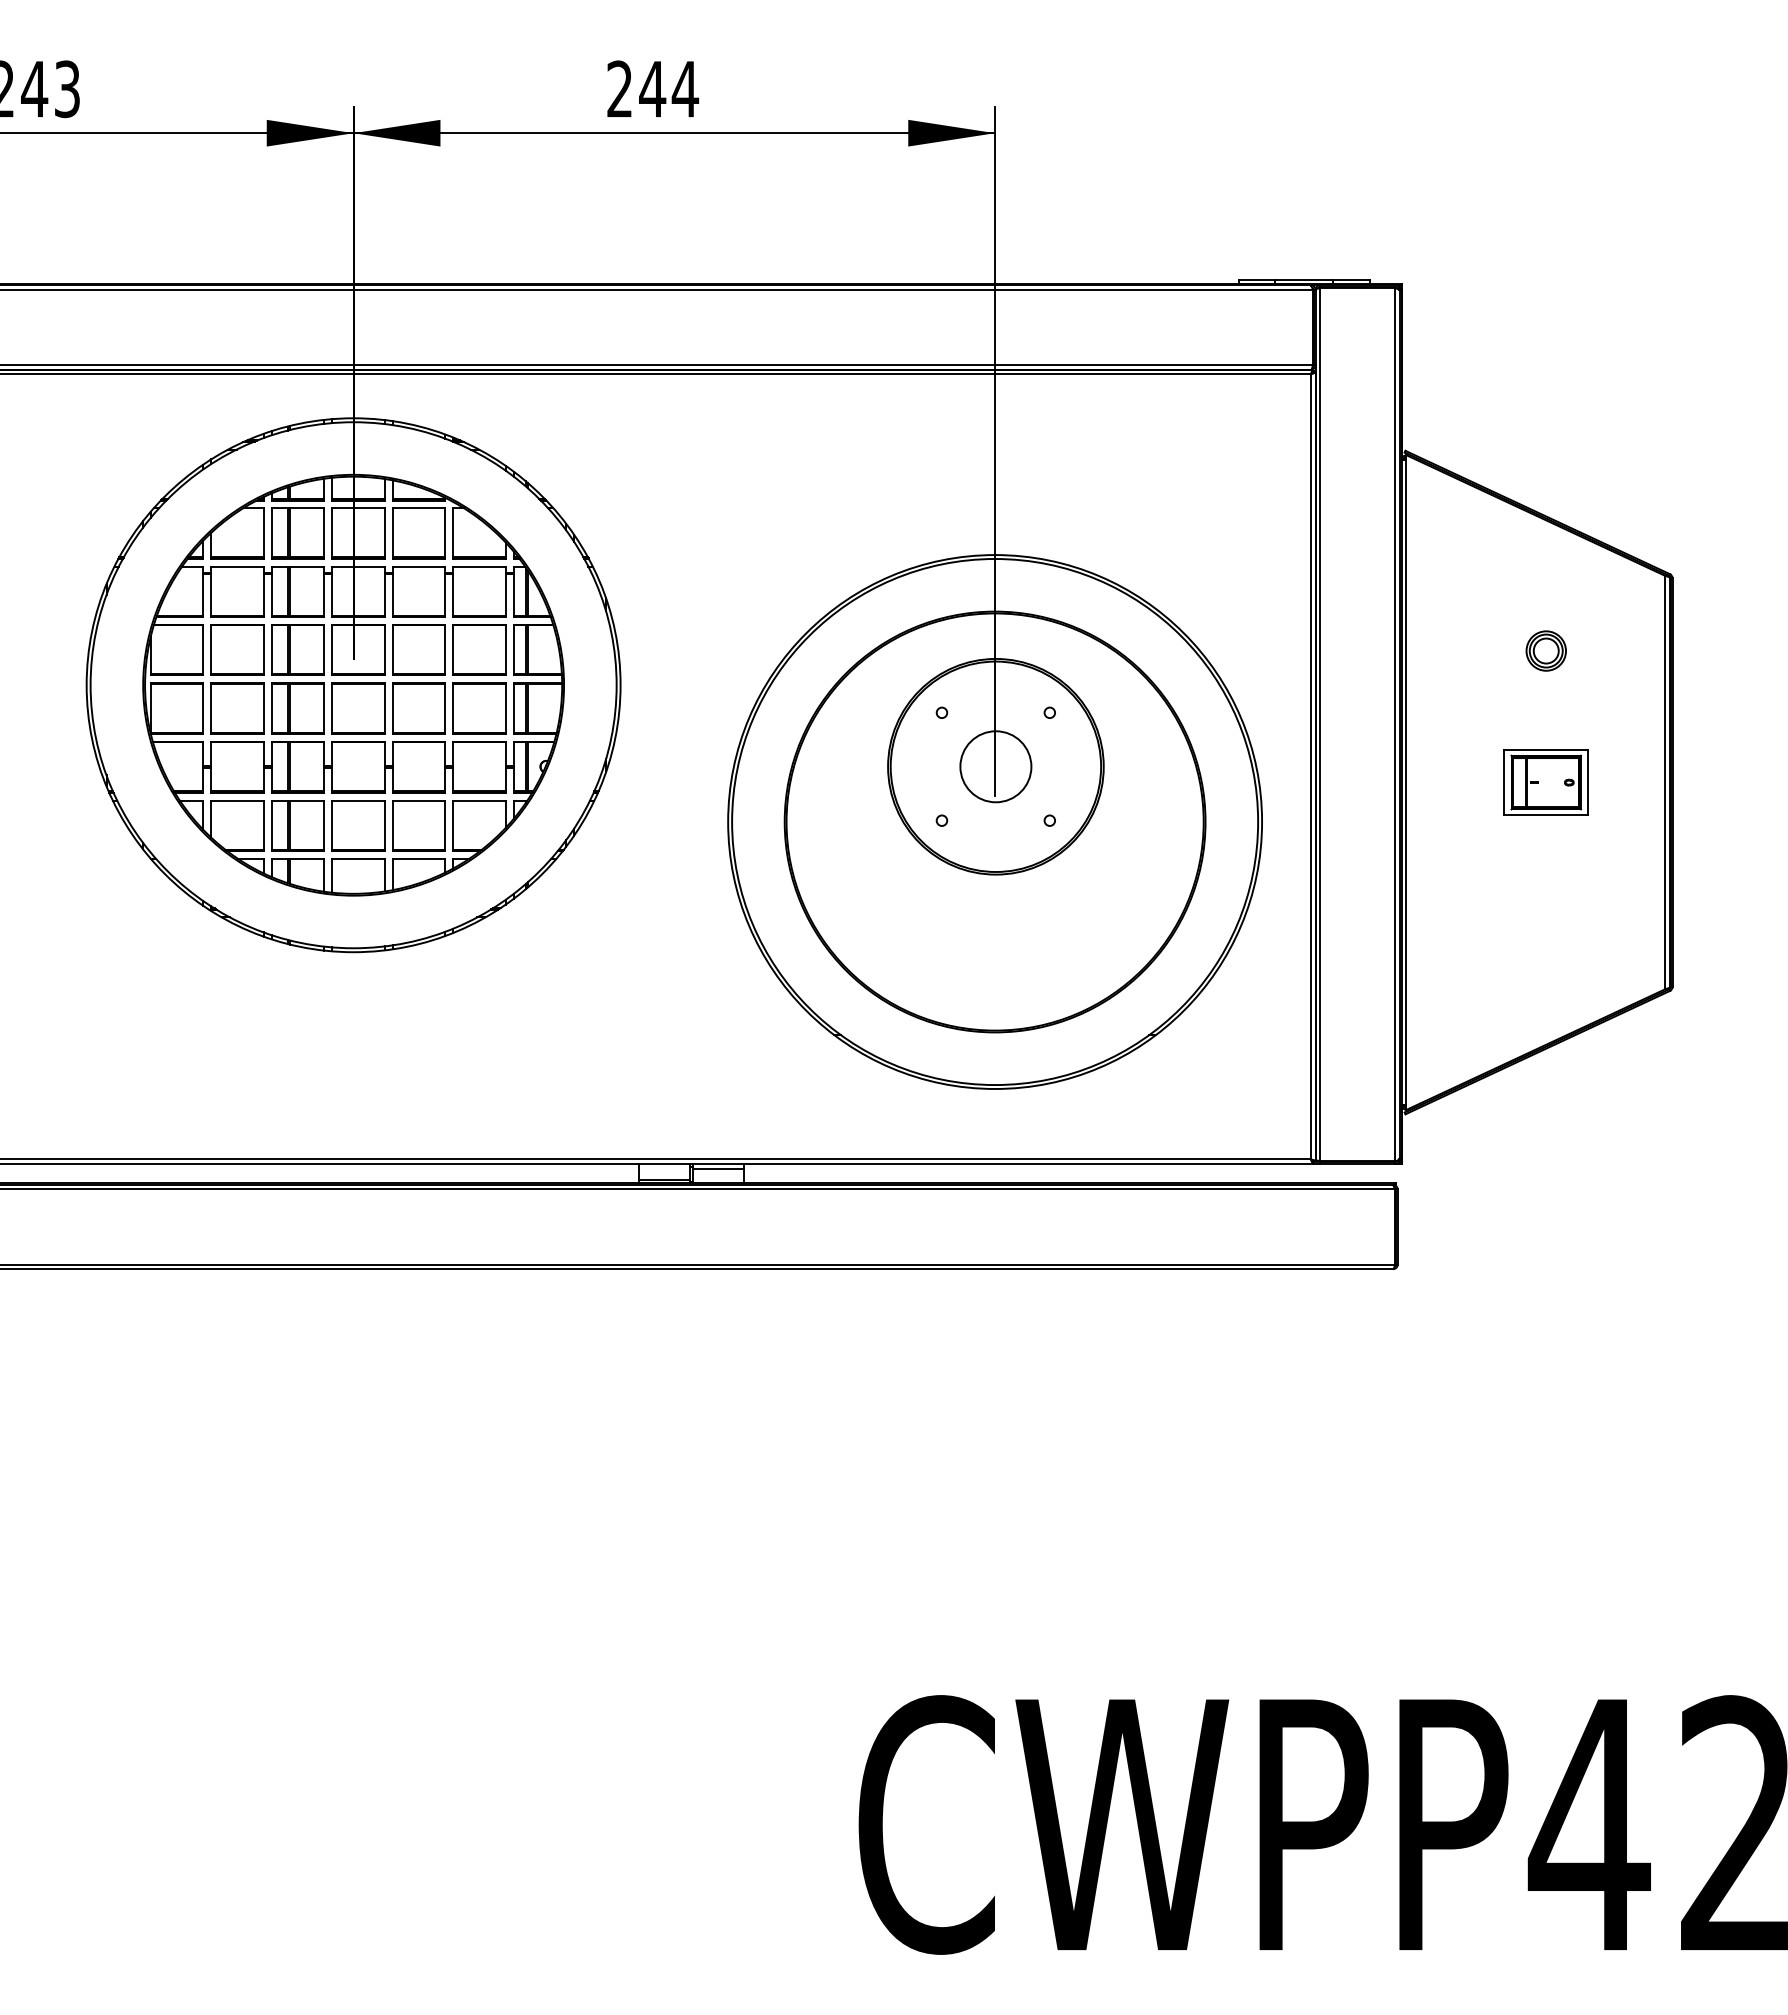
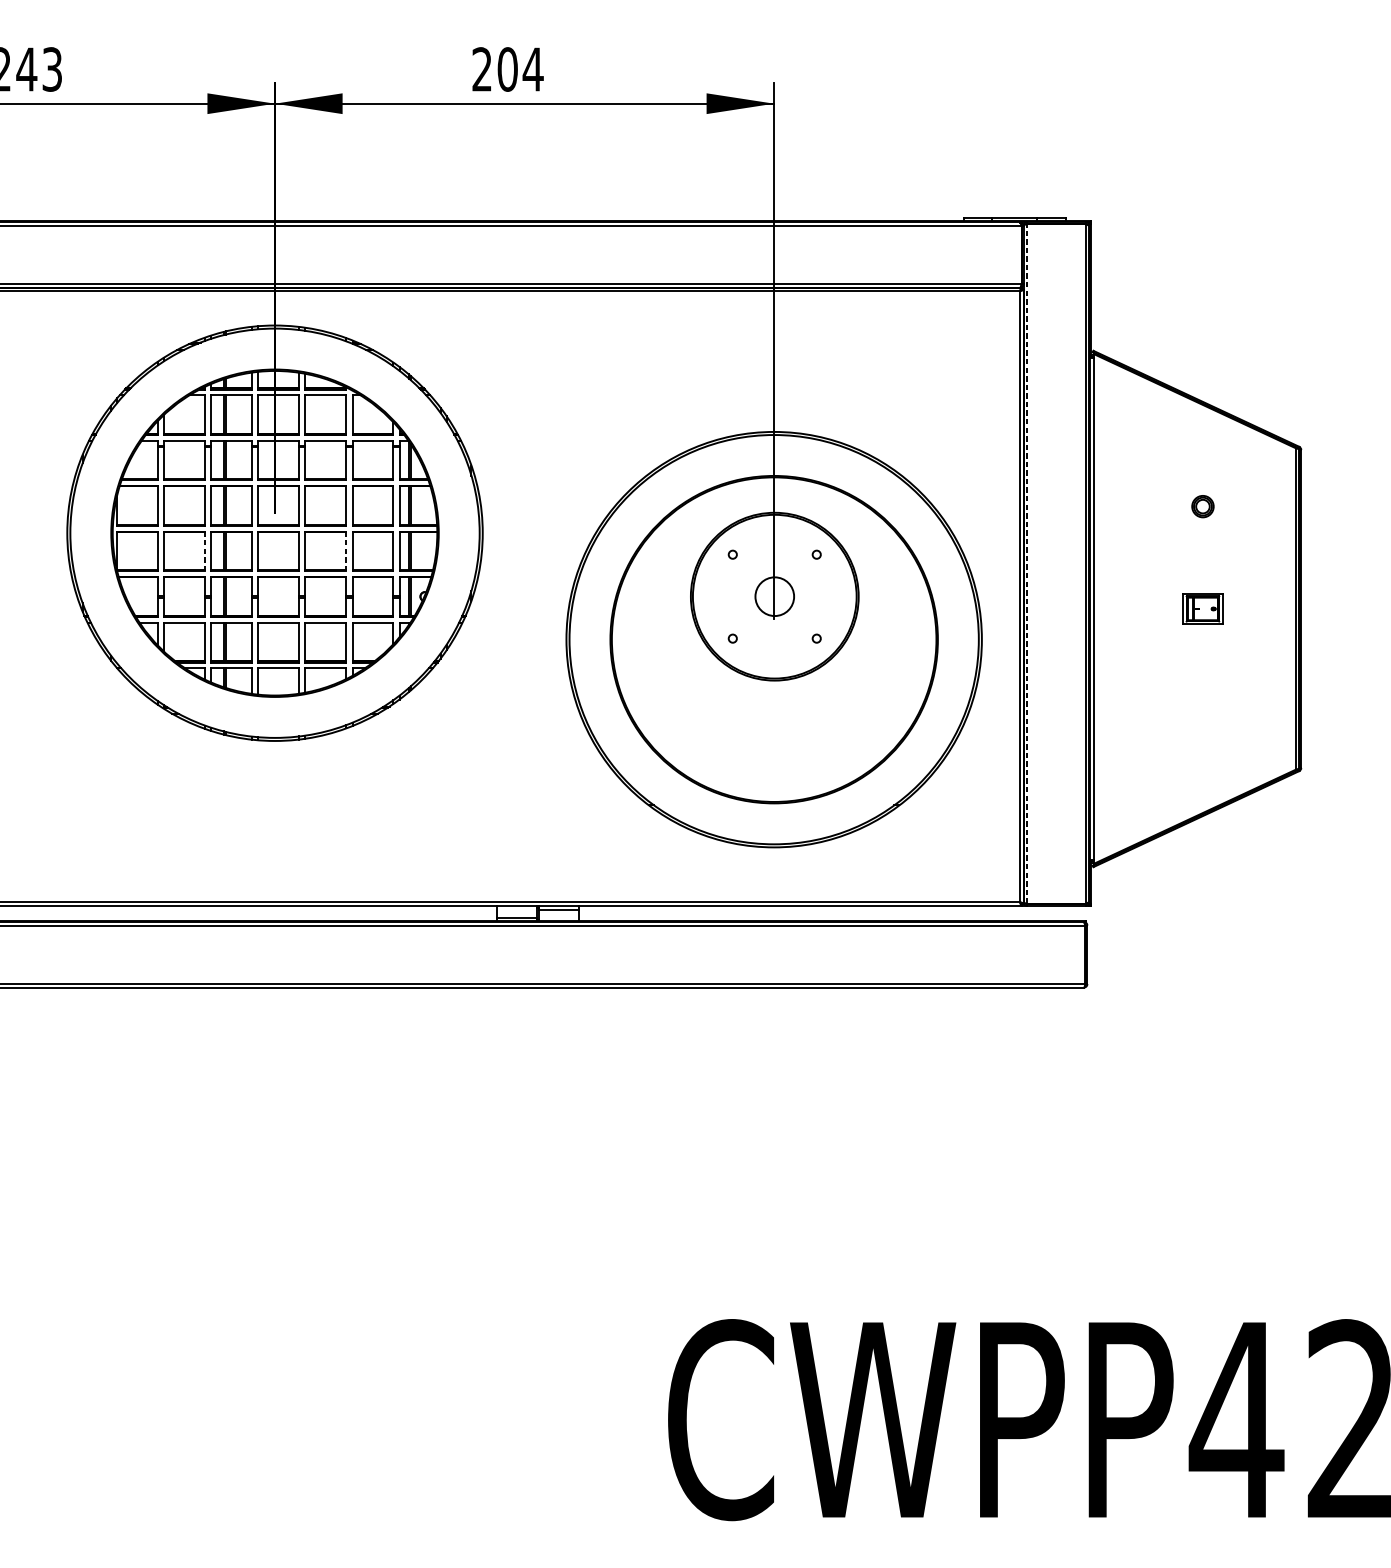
text: (652, 89) -> (507, 69), 244 -> 204
part: (1545, 650) -> (1202, 506), size x0.7
line: (263, 707) -> (204, 550), solid -> dashed
line: (445, 707) -> (346, 550), solid -> dashed
line: (1320, 724) -> (1027, 563), solid -> dashed
circle: (995, 766) -> (774, 596), size x0.7
part: (1545, 782) -> (1202, 608), size x0.6

